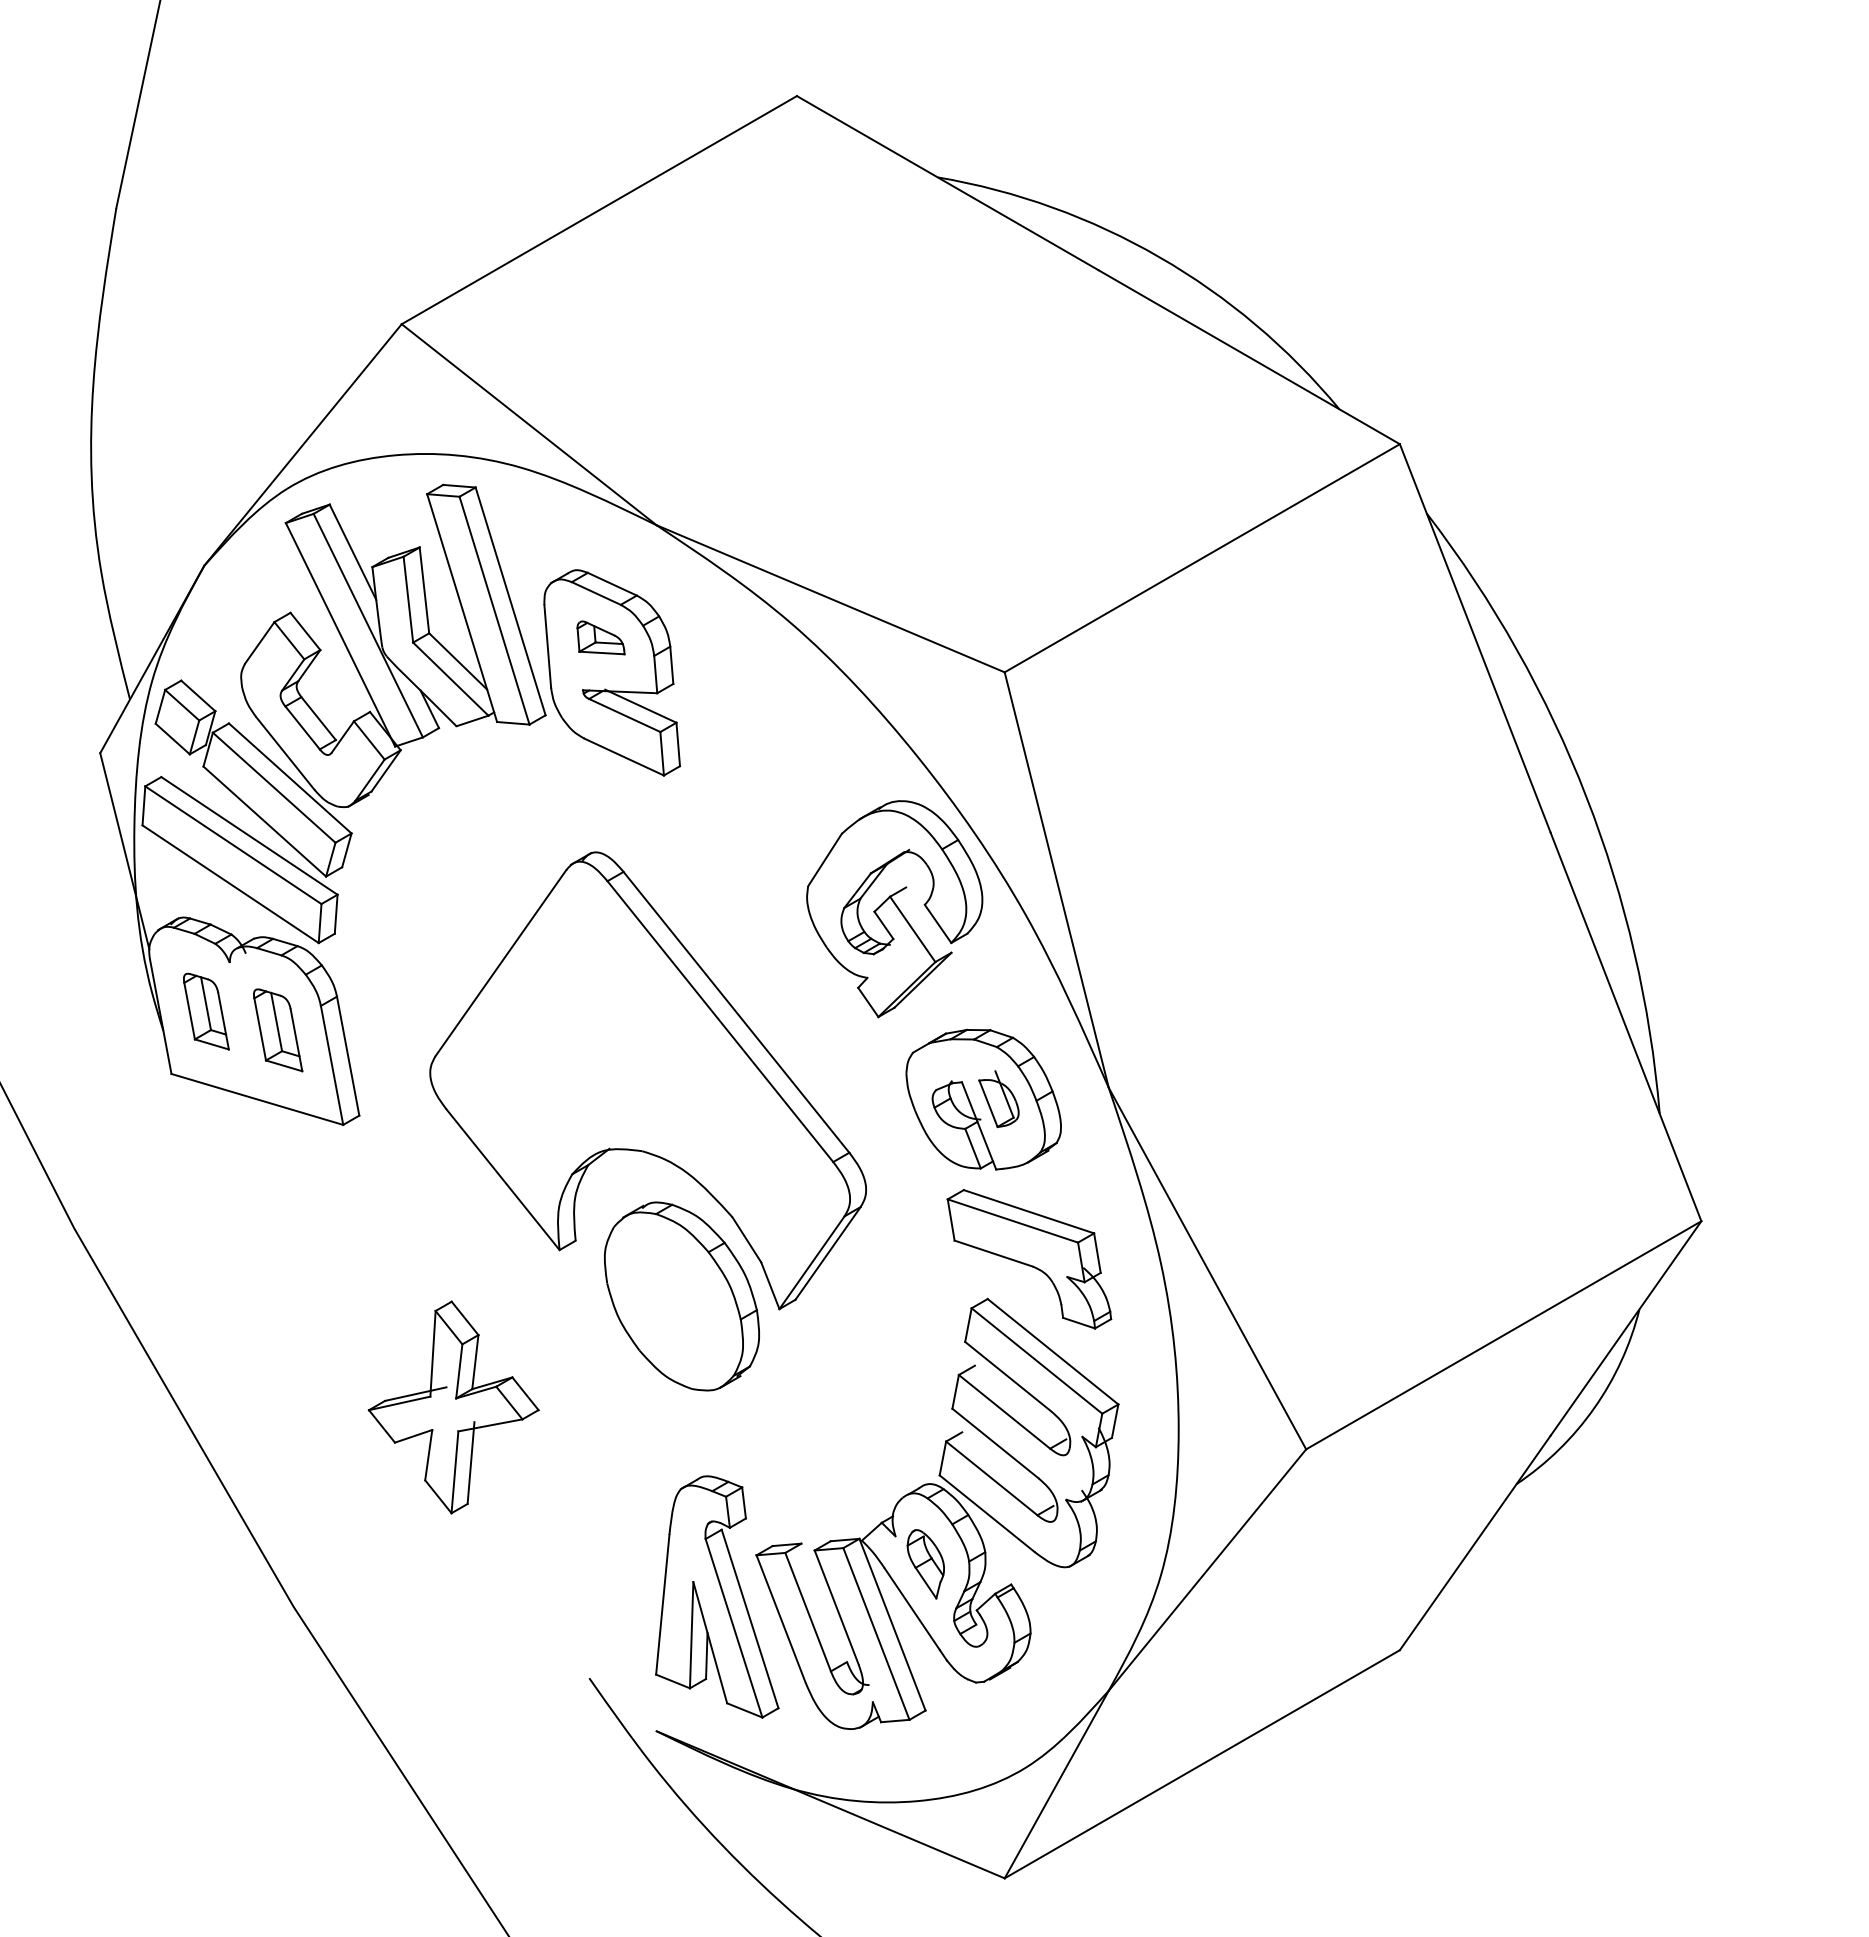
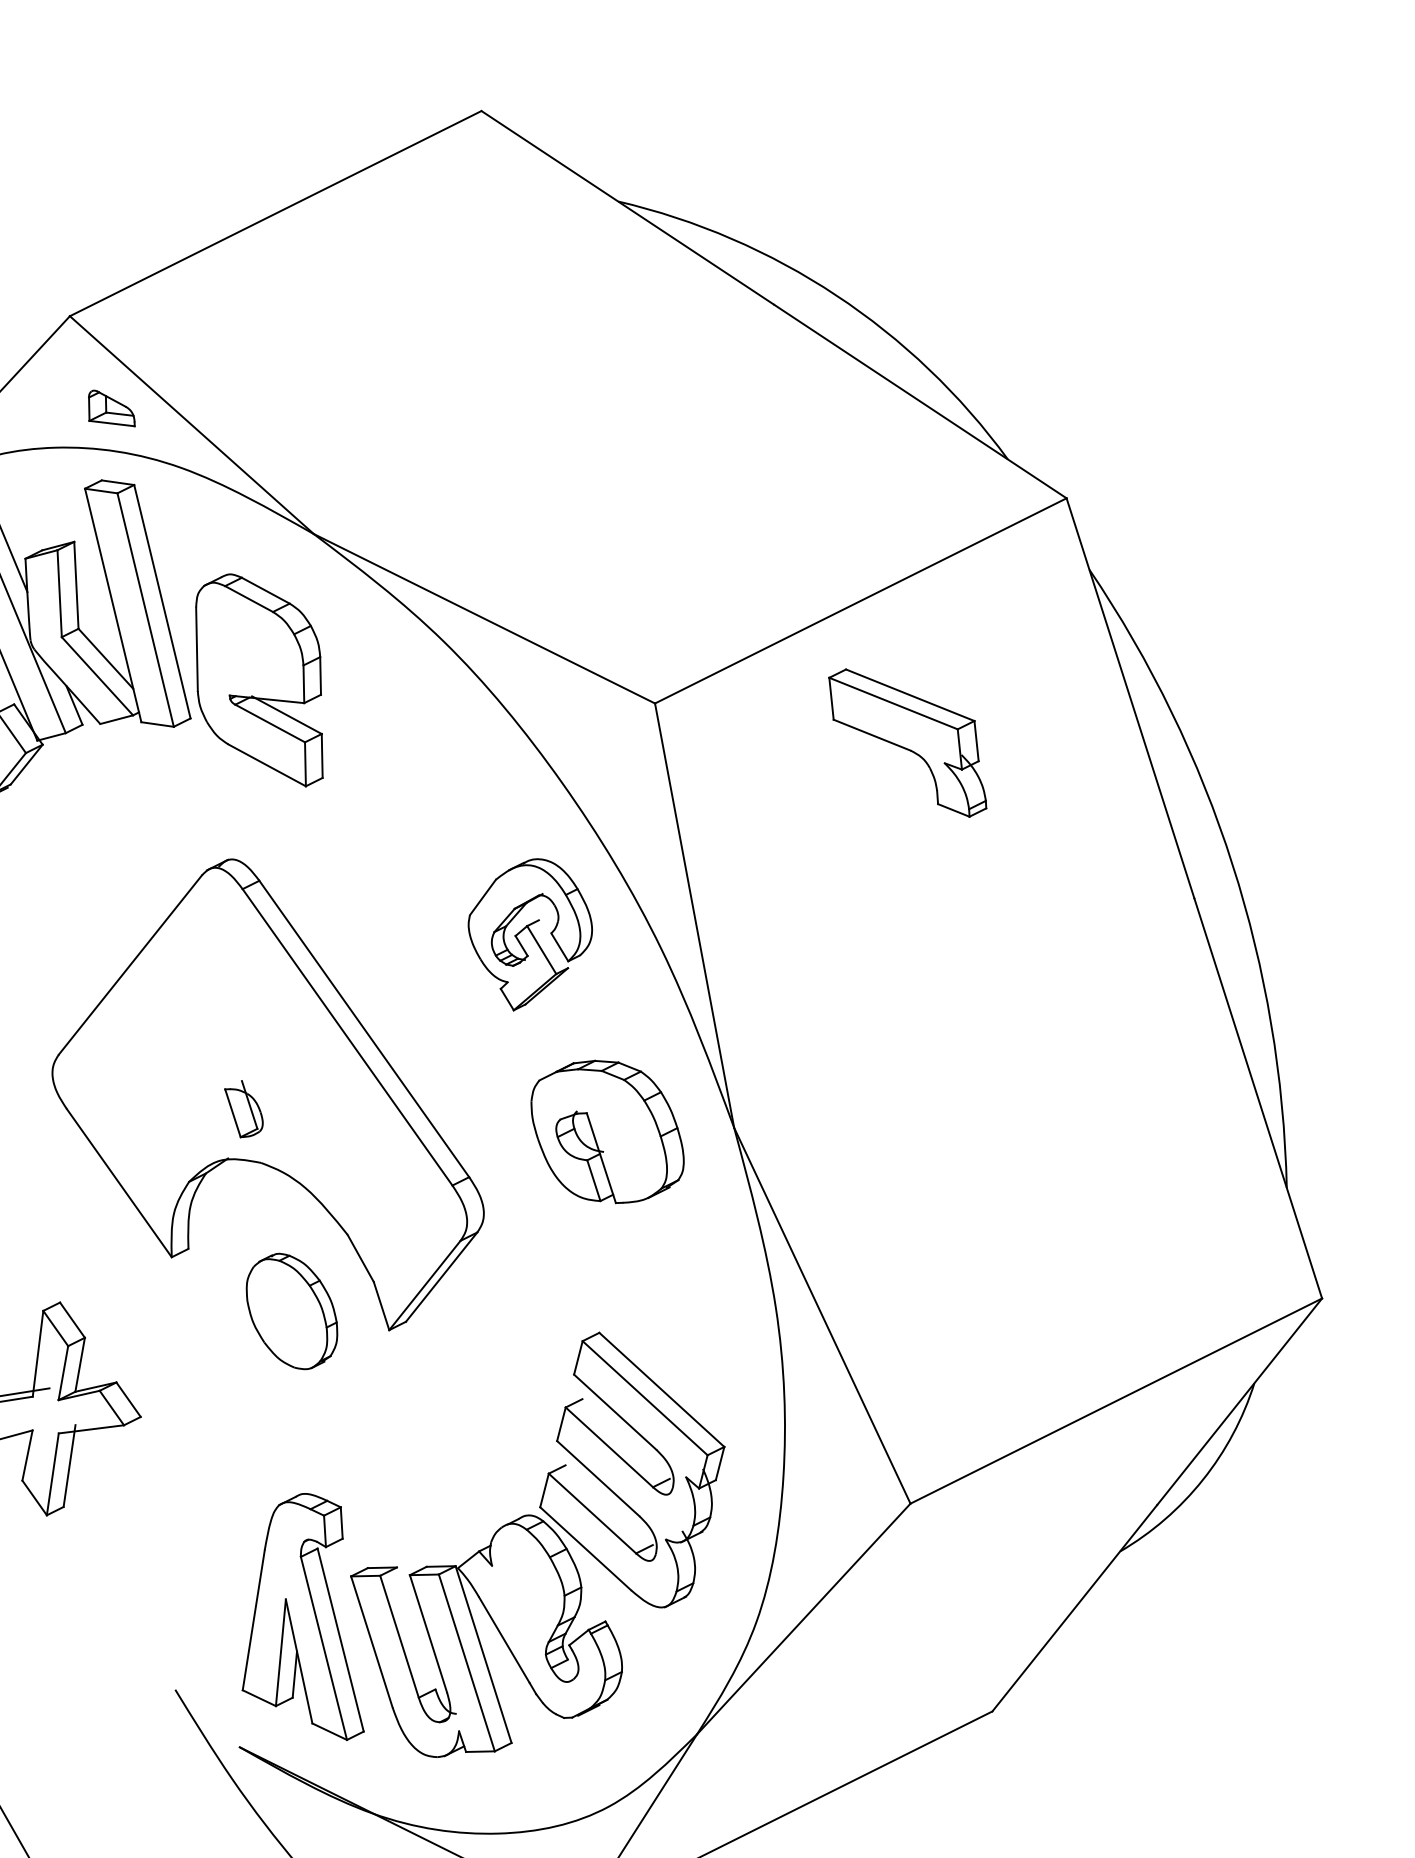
part: (600, 637) -> (111, 407), moved
part: (894, 909) -> (529, 935), size x0.7
part: (998, 1099) -> (243, 1109), moved
part: (1029, 1259) -> (907, 743), moved
part: (681, 1296) -> (291, 1311), size x0.6
part: (925, 1564) -> (520, 1596), removed

